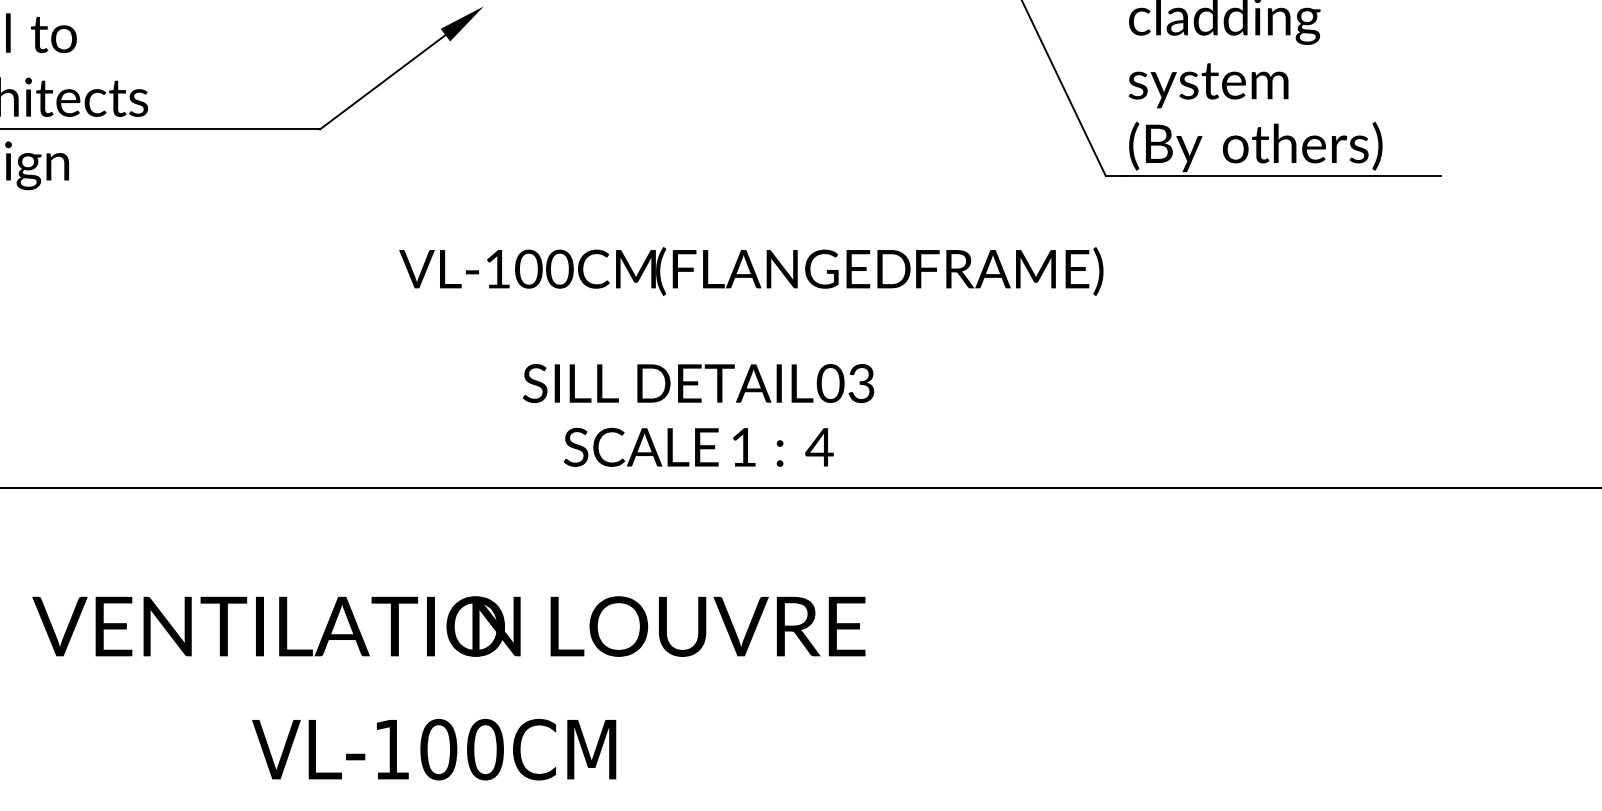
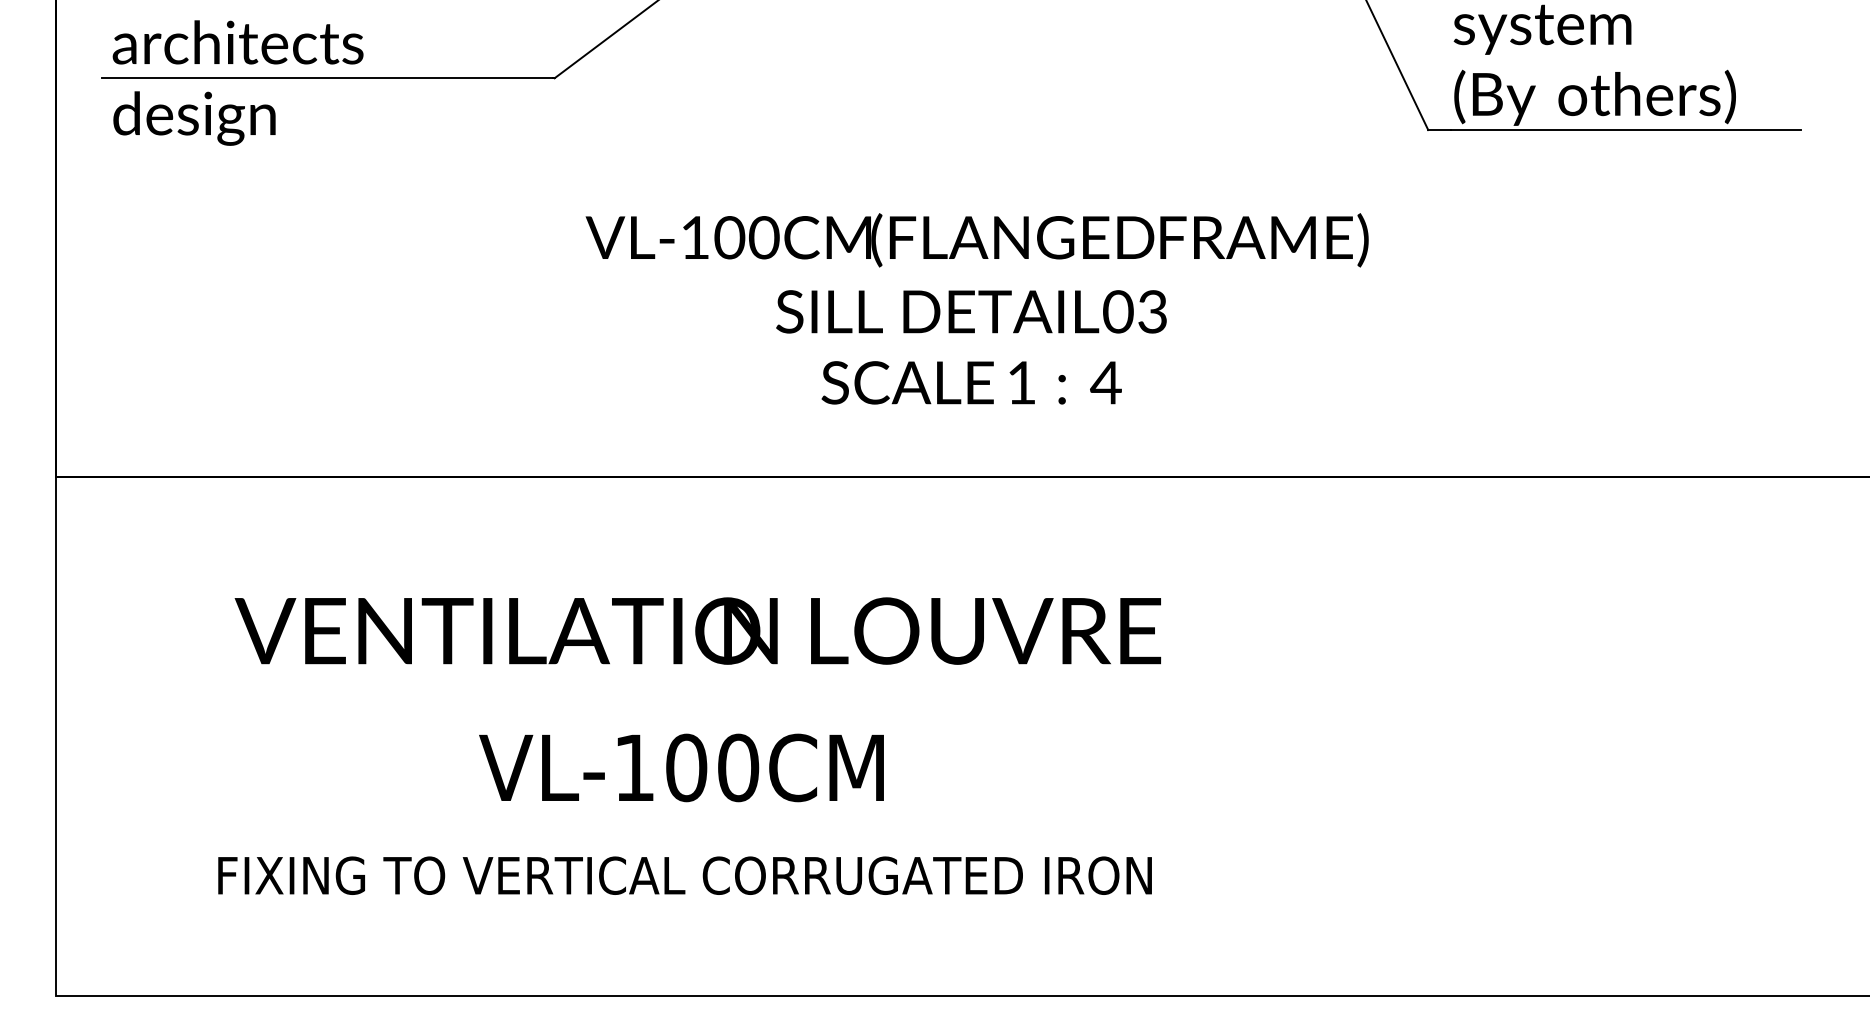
text: (750, 271) -> (976, 240), moved
text: (698, 415) -> (971, 347), moved

